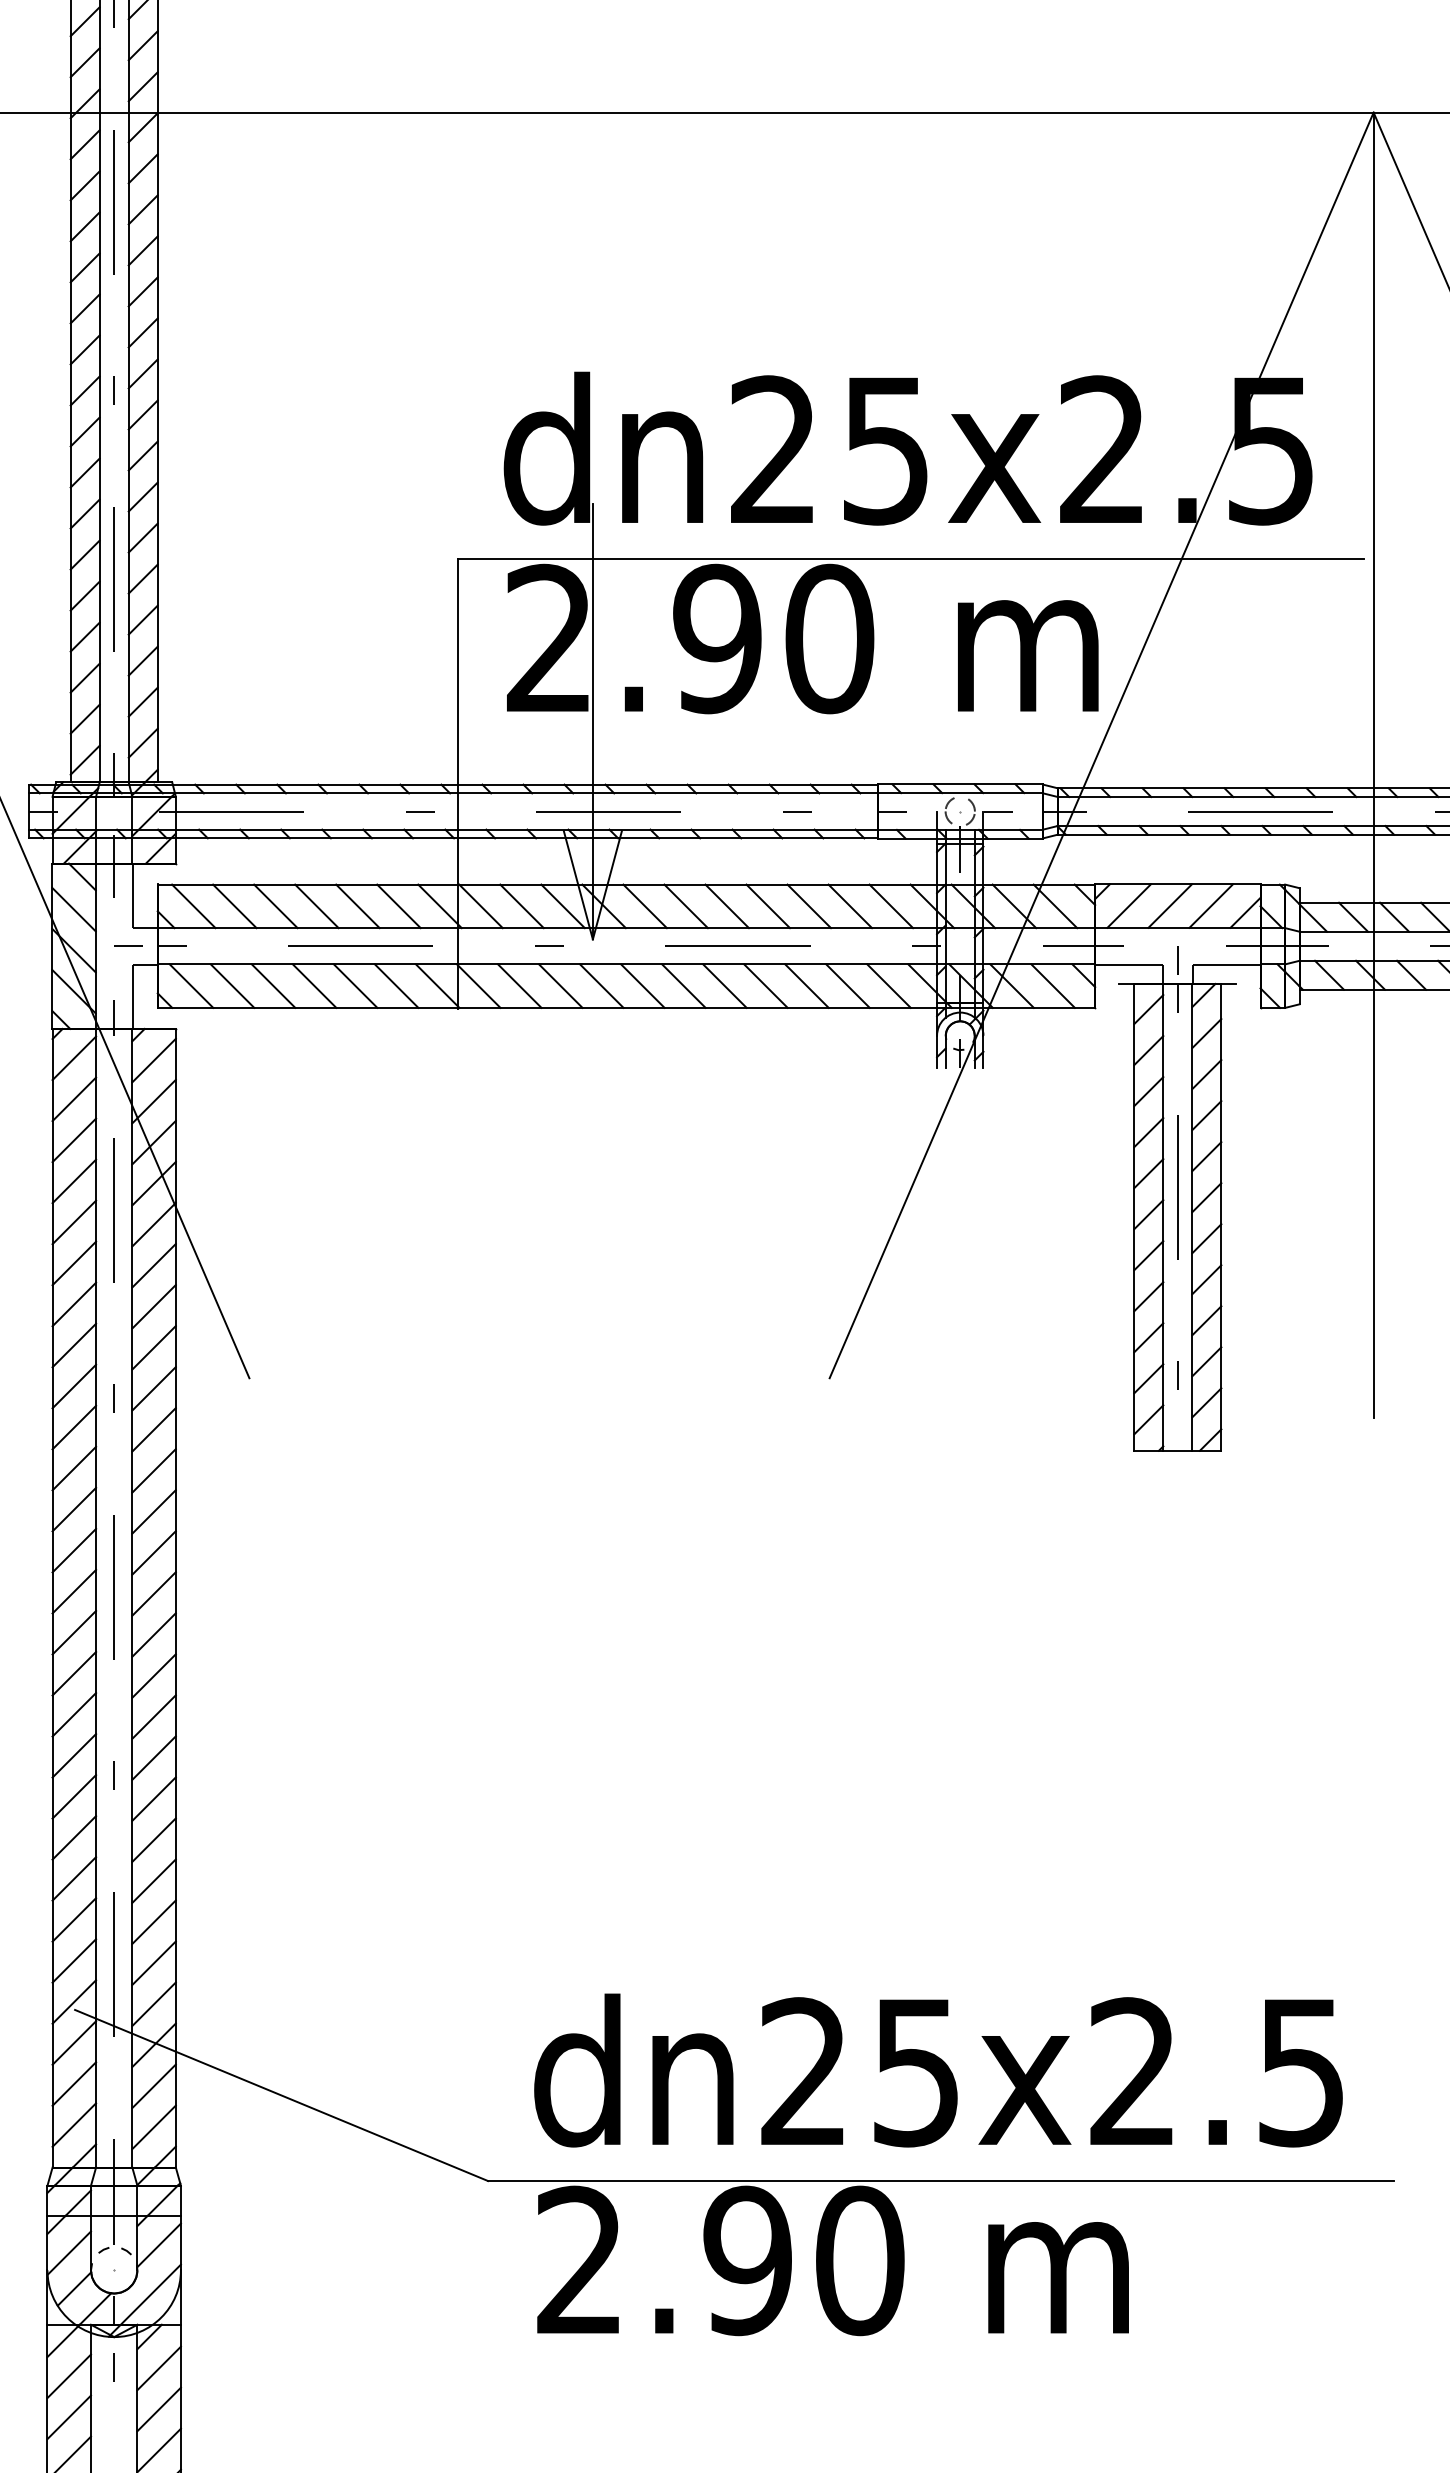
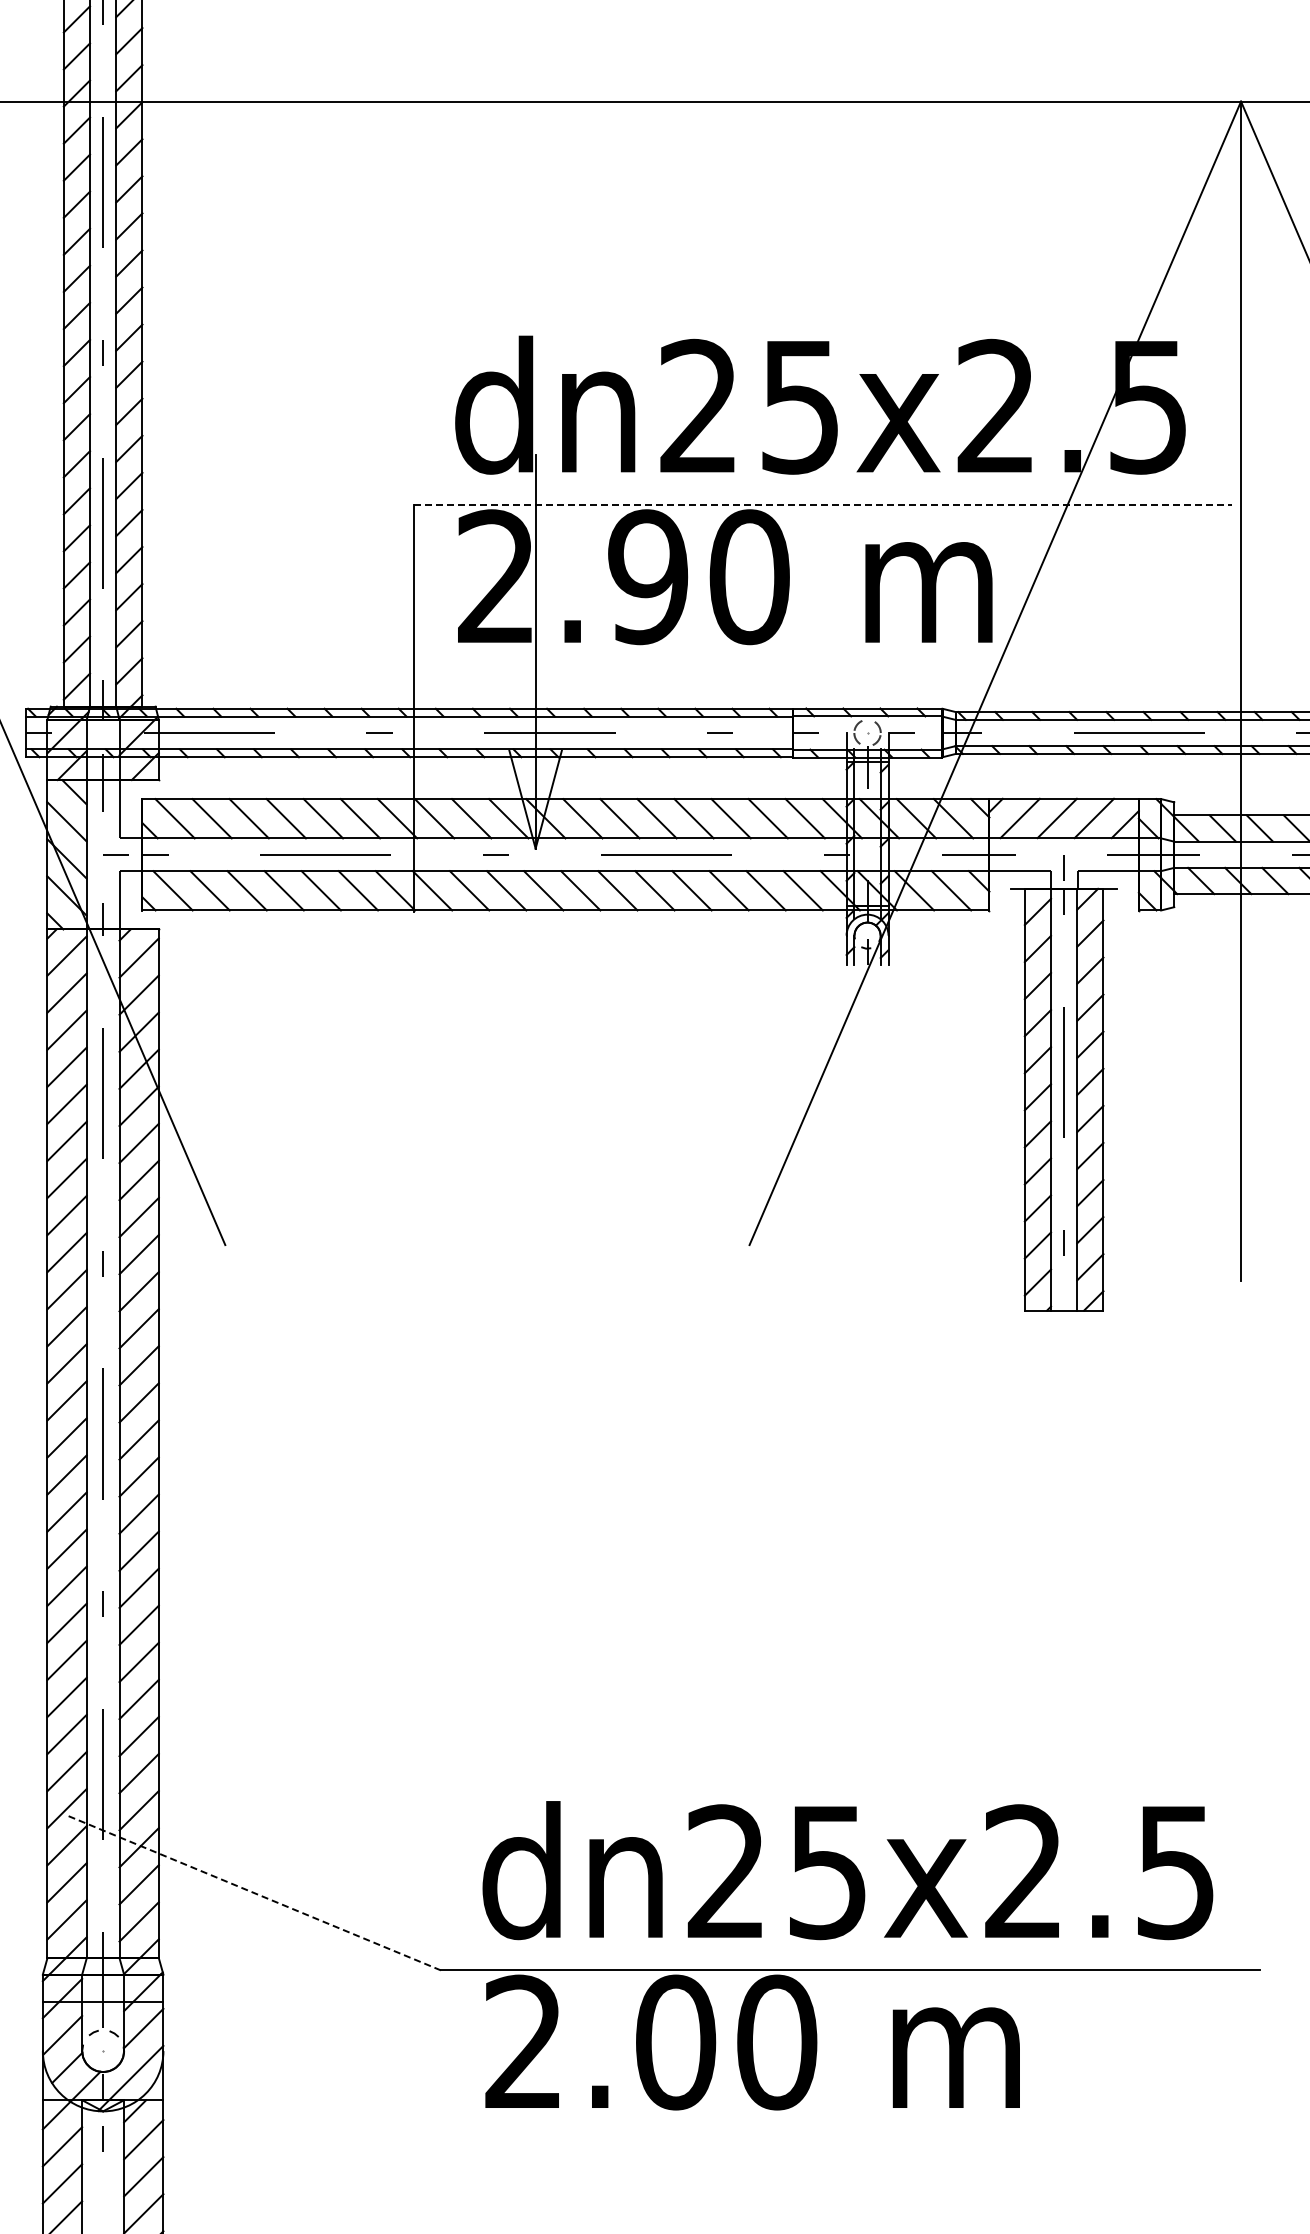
line: (911, 559) -> (823, 505), solid -> dashed
line: (281, 2095) -> (254, 1893), solid -> dashed
text: (747, 2260) -> (675, 2042), 2.90 -> 2.00

